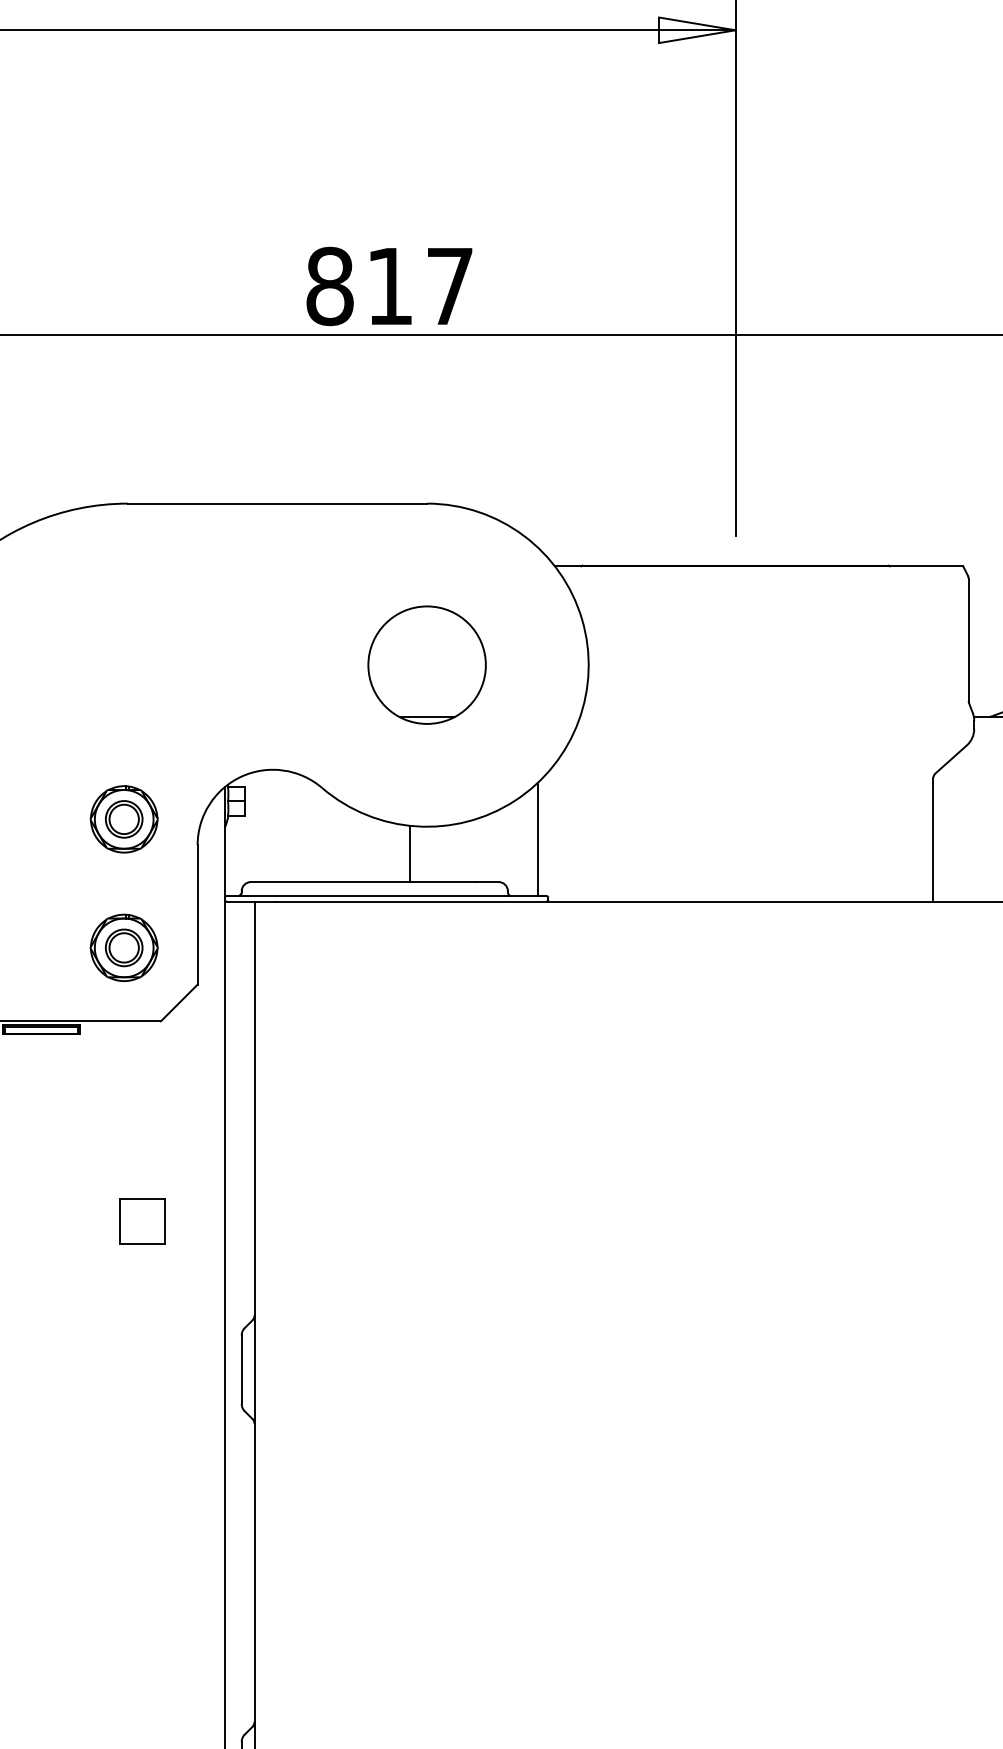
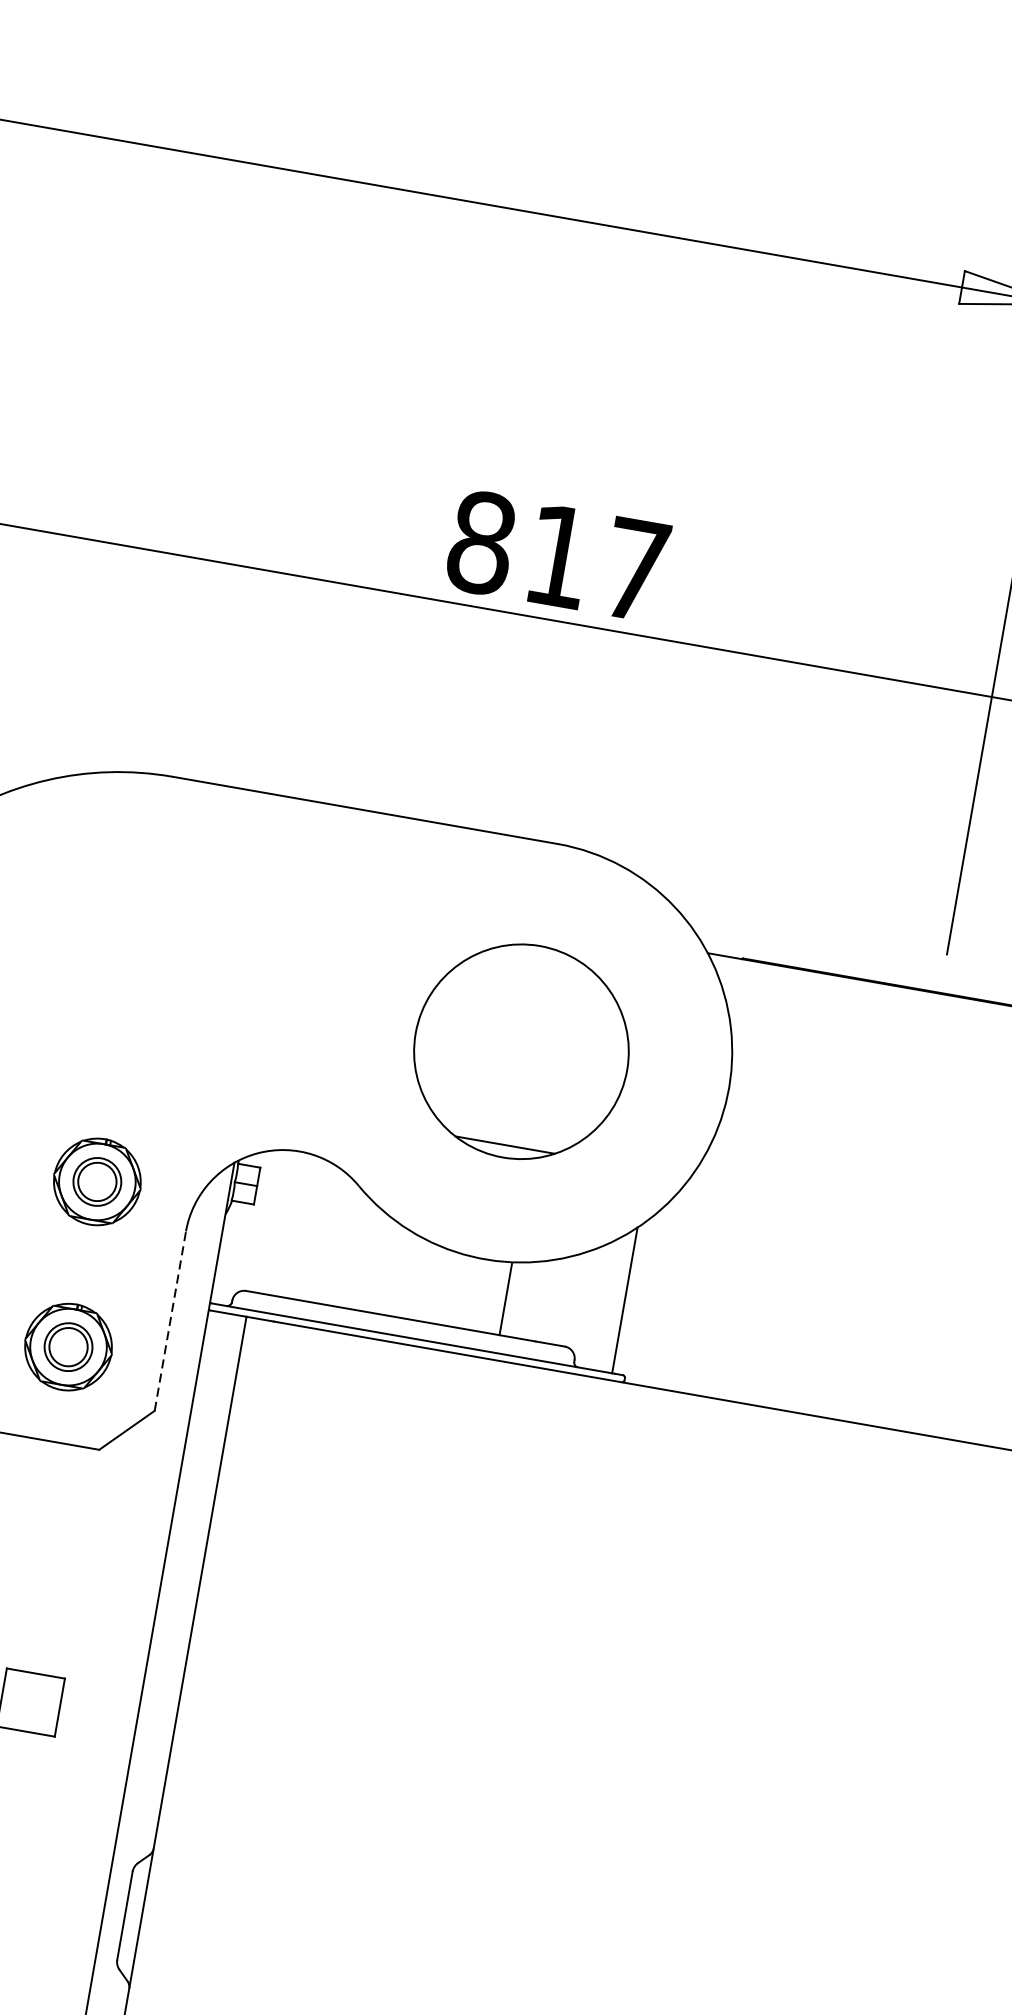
part: (426, 664) -> (520, 1050), size x1.4
line: (409, 853) -> (505, 1298), moved
line: (197, 914) -> (170, 1320), solid -> dashed

